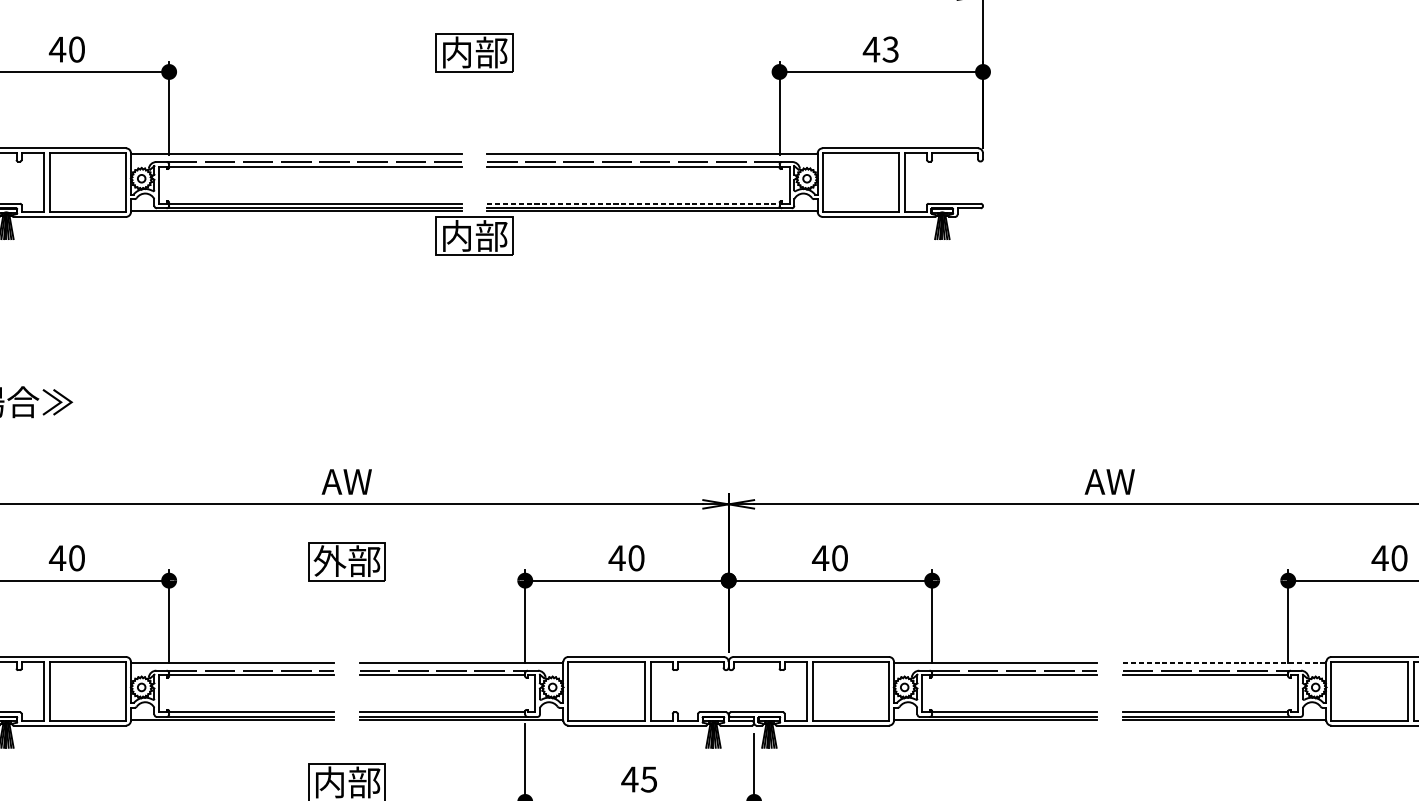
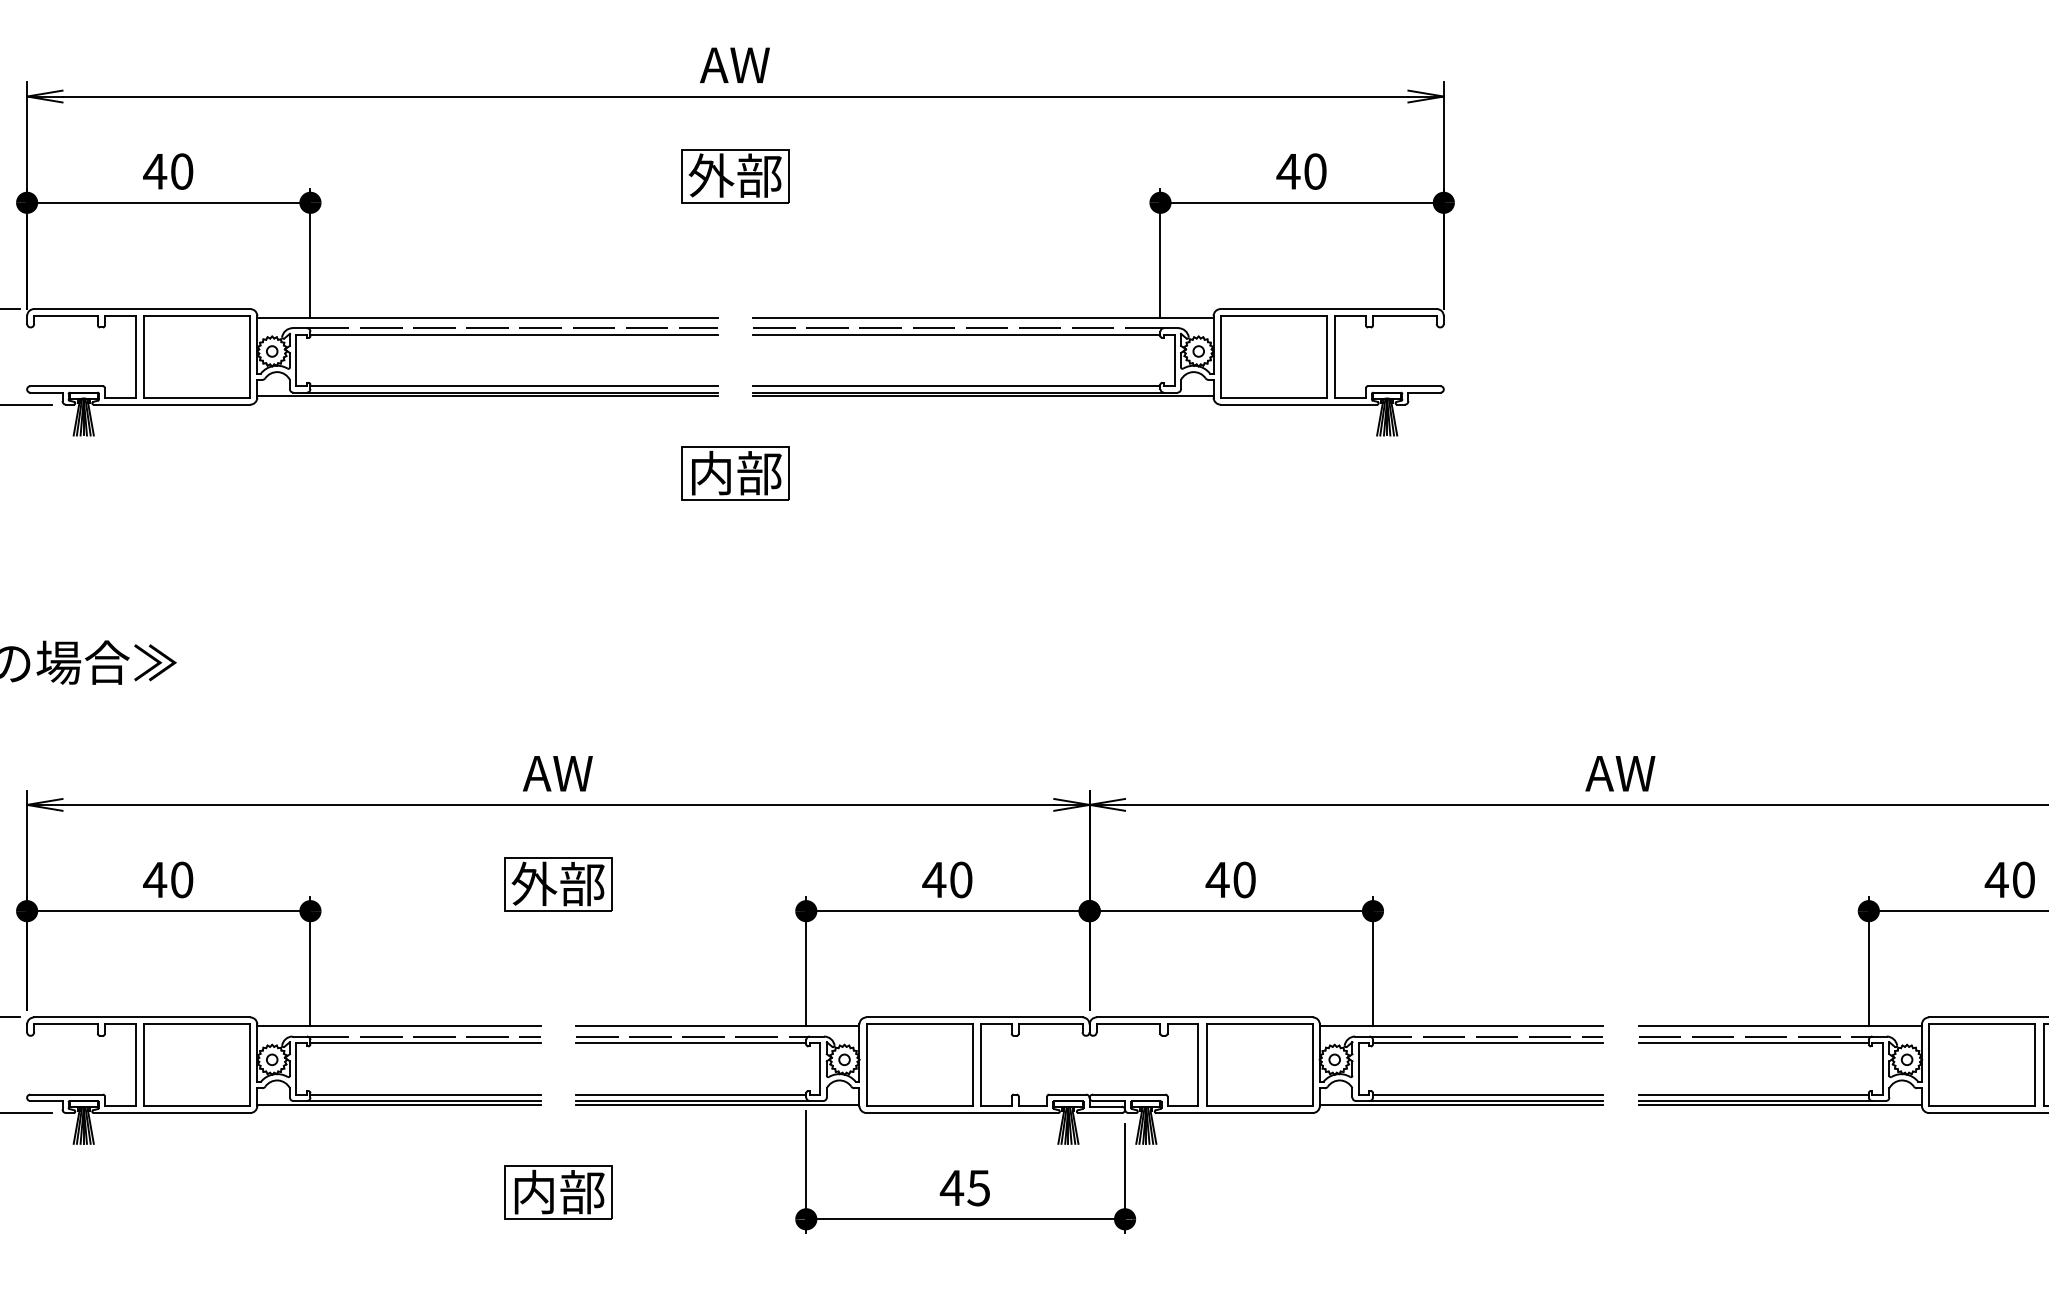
text: (890, 49) -> (1314, 171), 43 -> 40
text: (457, 52) -> (711, 175), 内部 -> 外部
line: (633, 203) -> (956, 386), dashed -> solid
part: (474, 236) -> (735, 473), moved
line: (1224, 662) -> (1780, 1025), dashed -> solid

